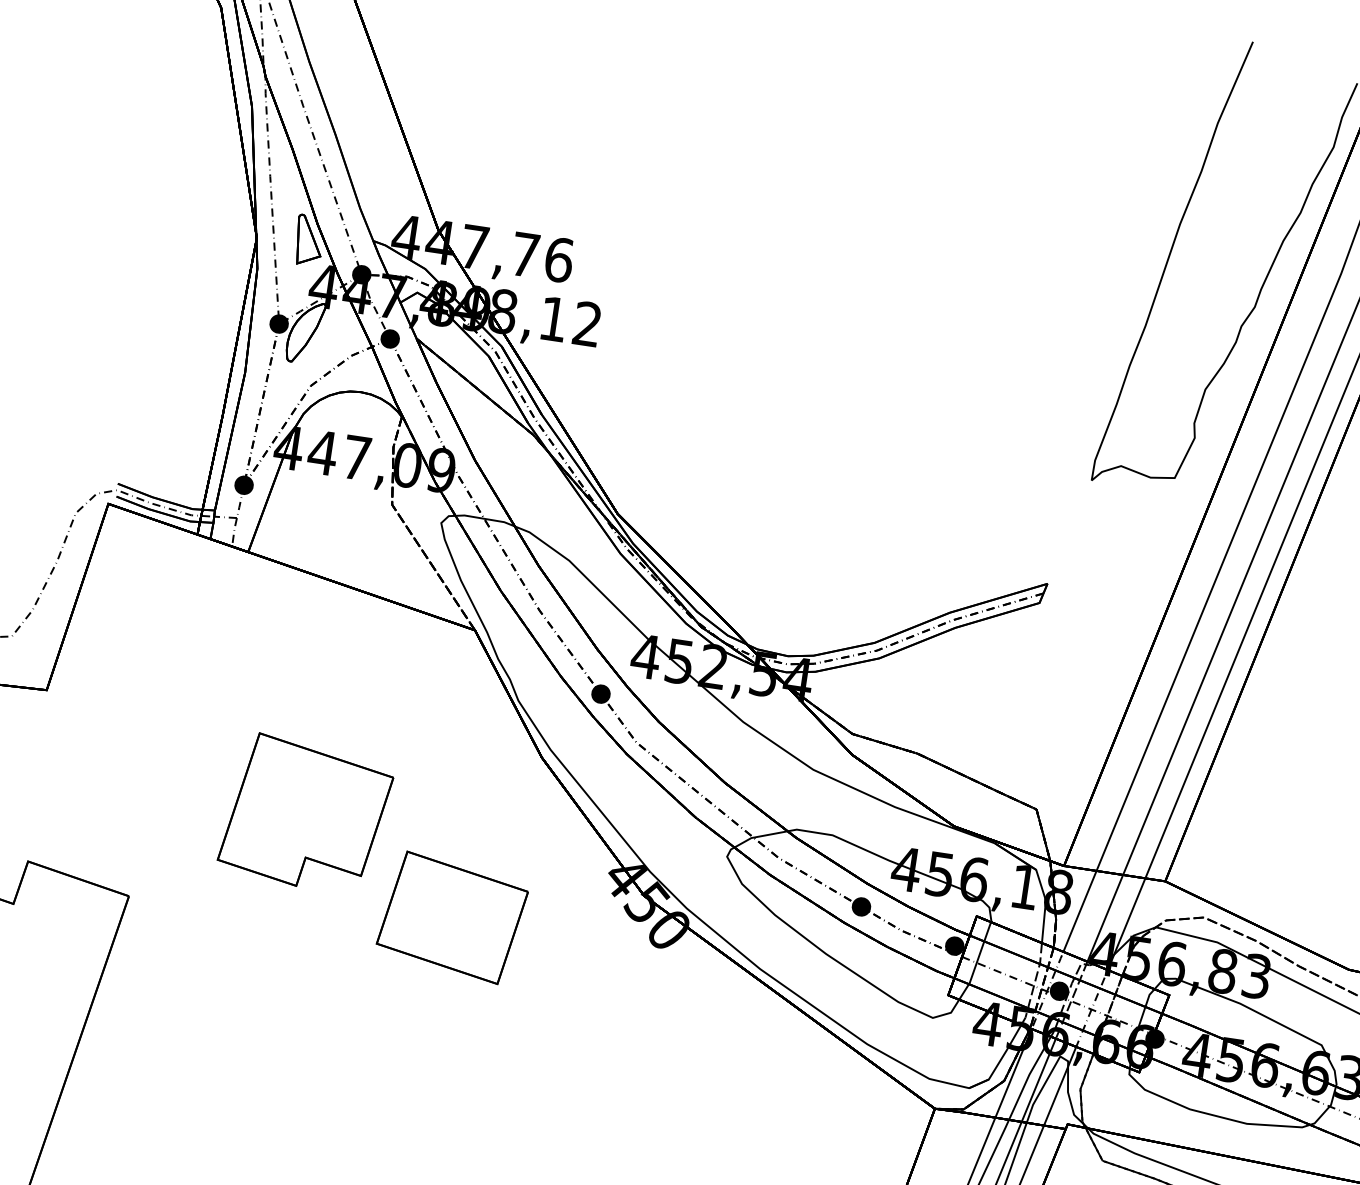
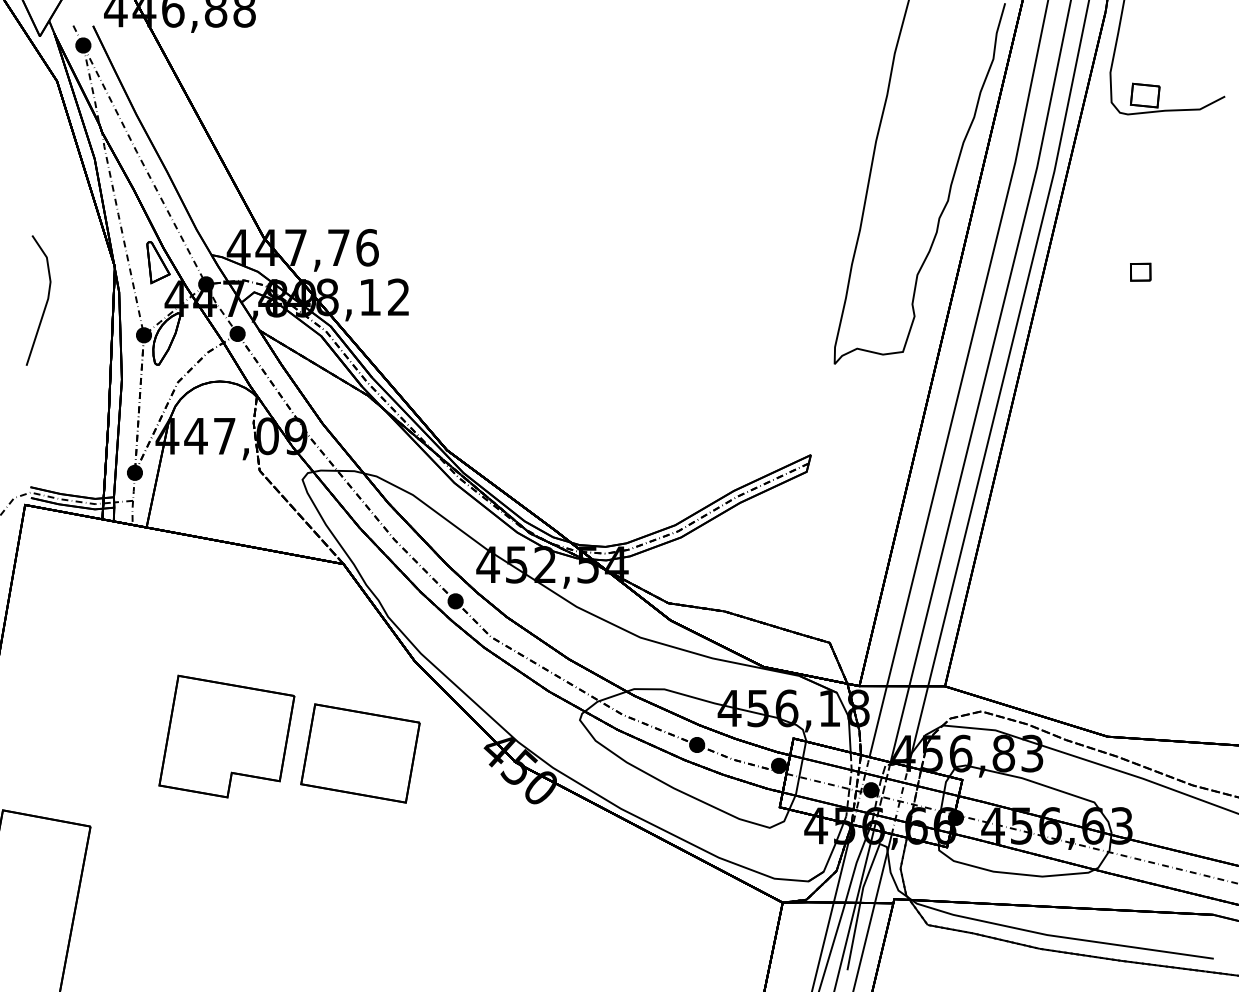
line: (168, 268) -> (45, 303), added
part: (452, 917) -> (360, 753), moved

